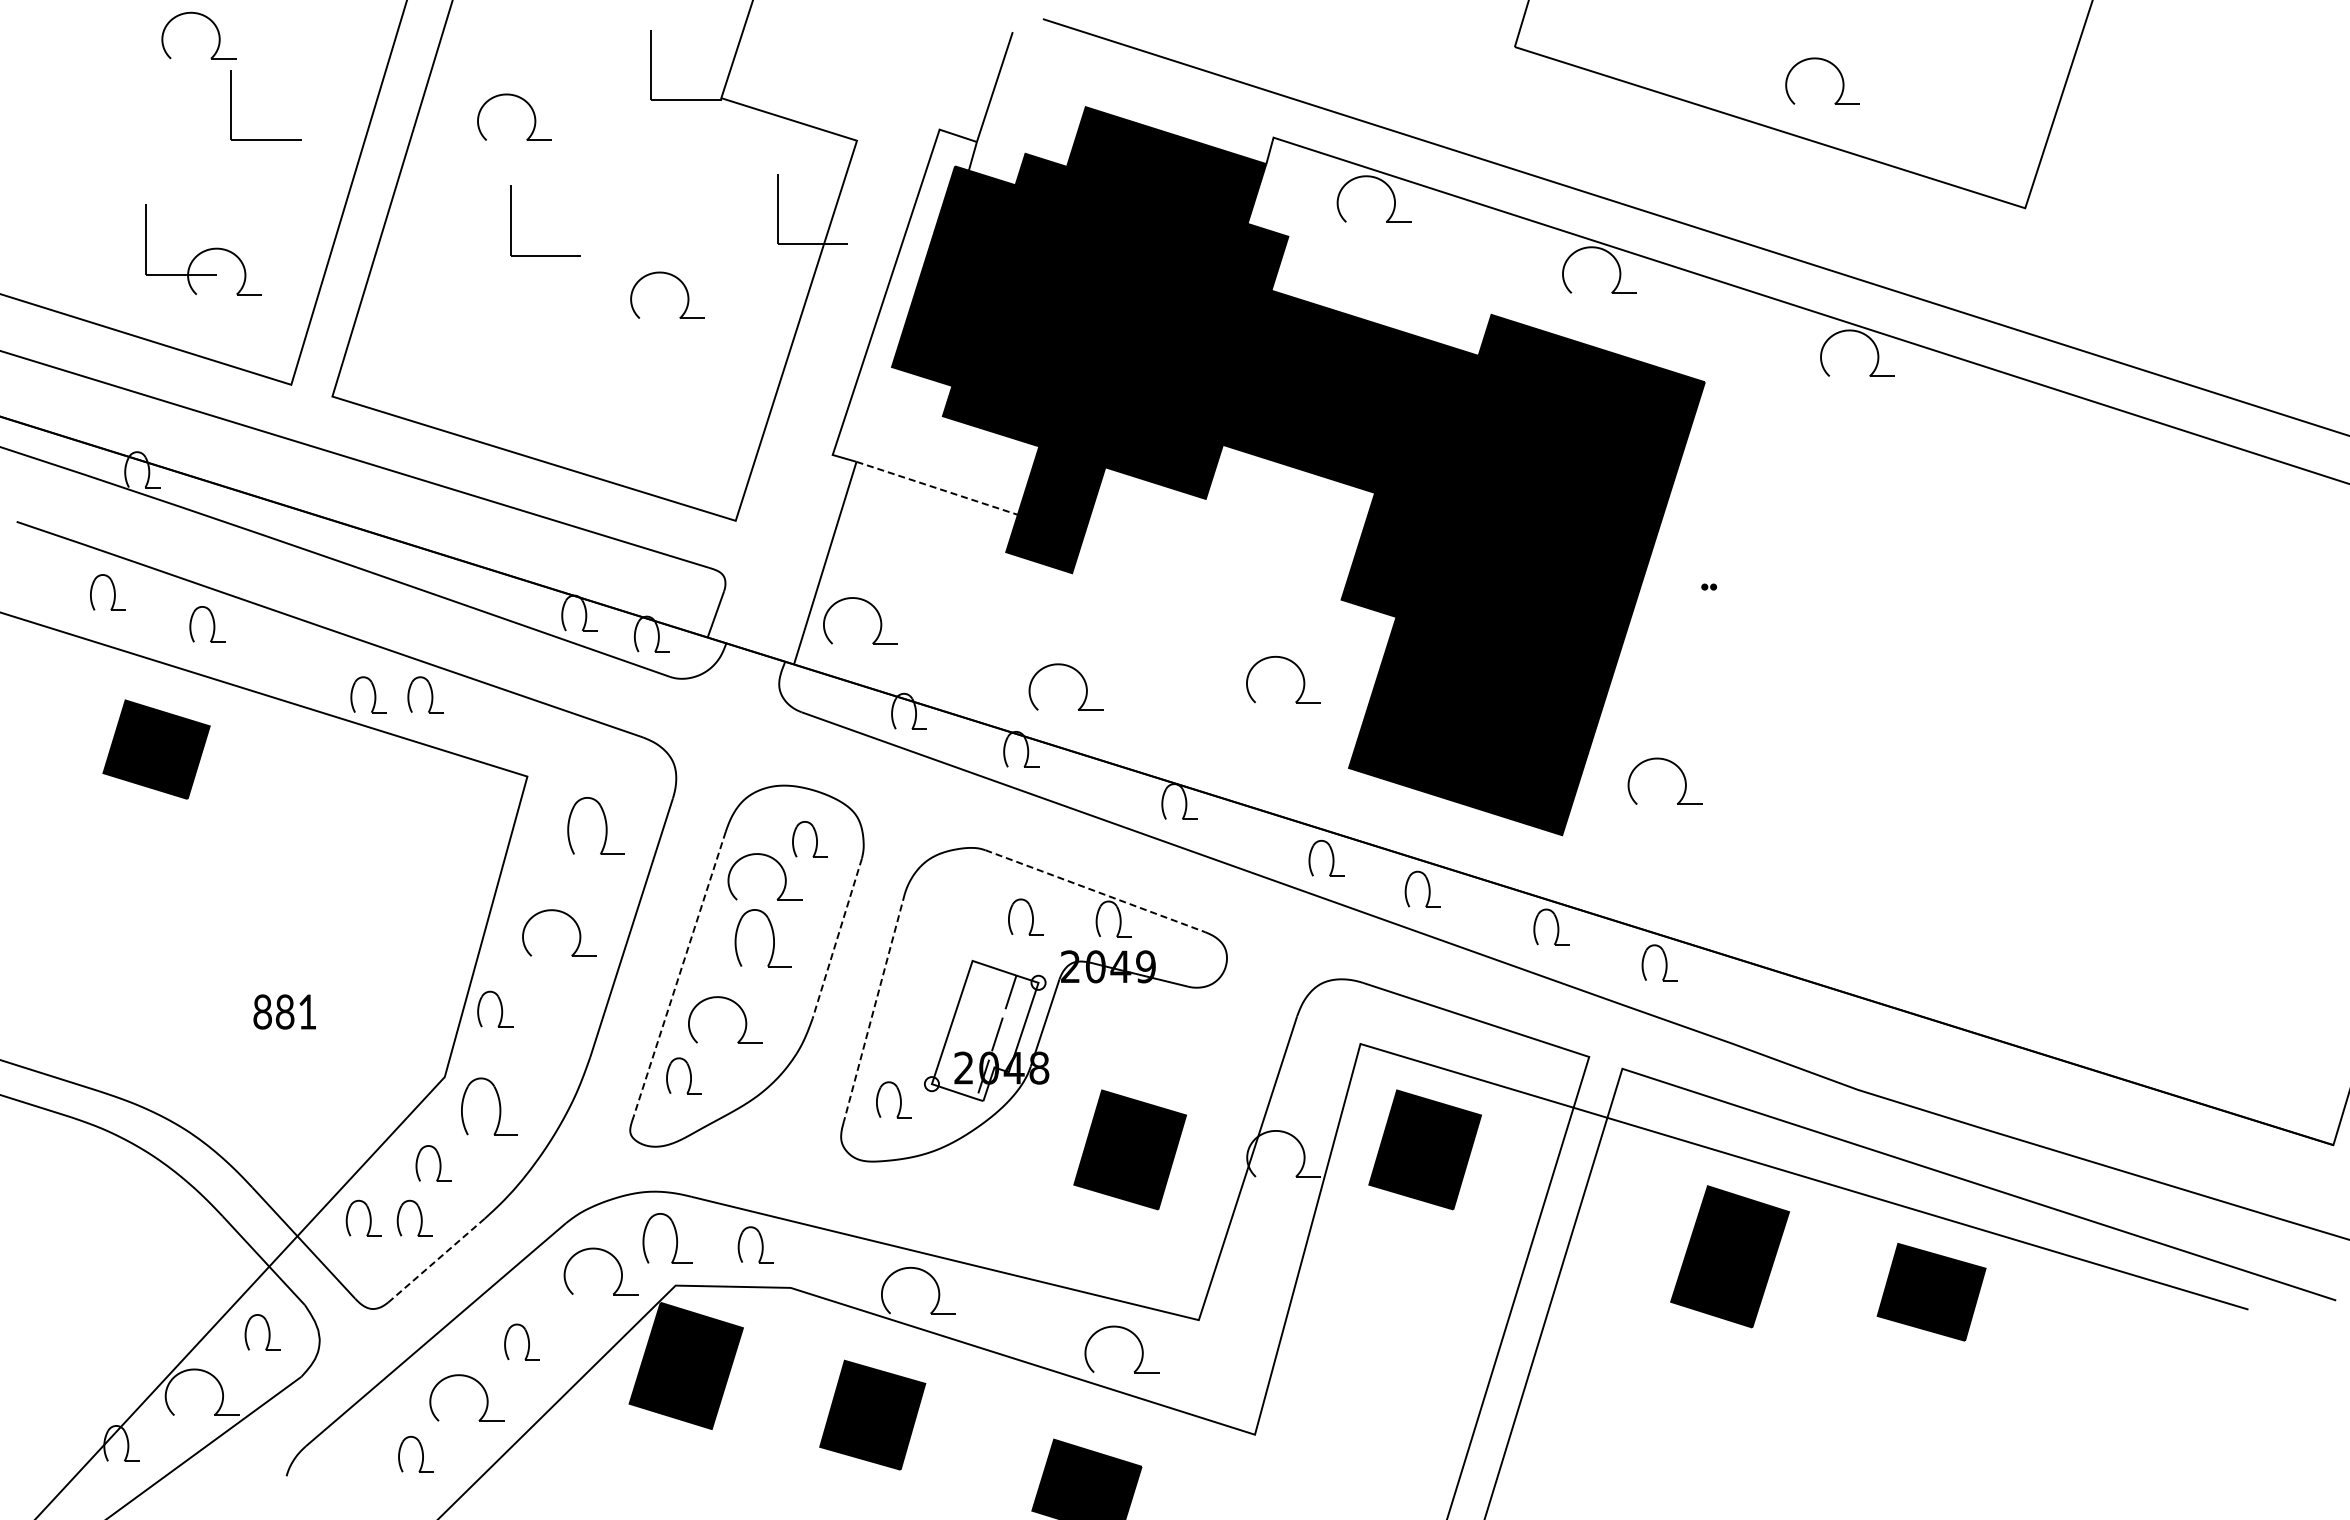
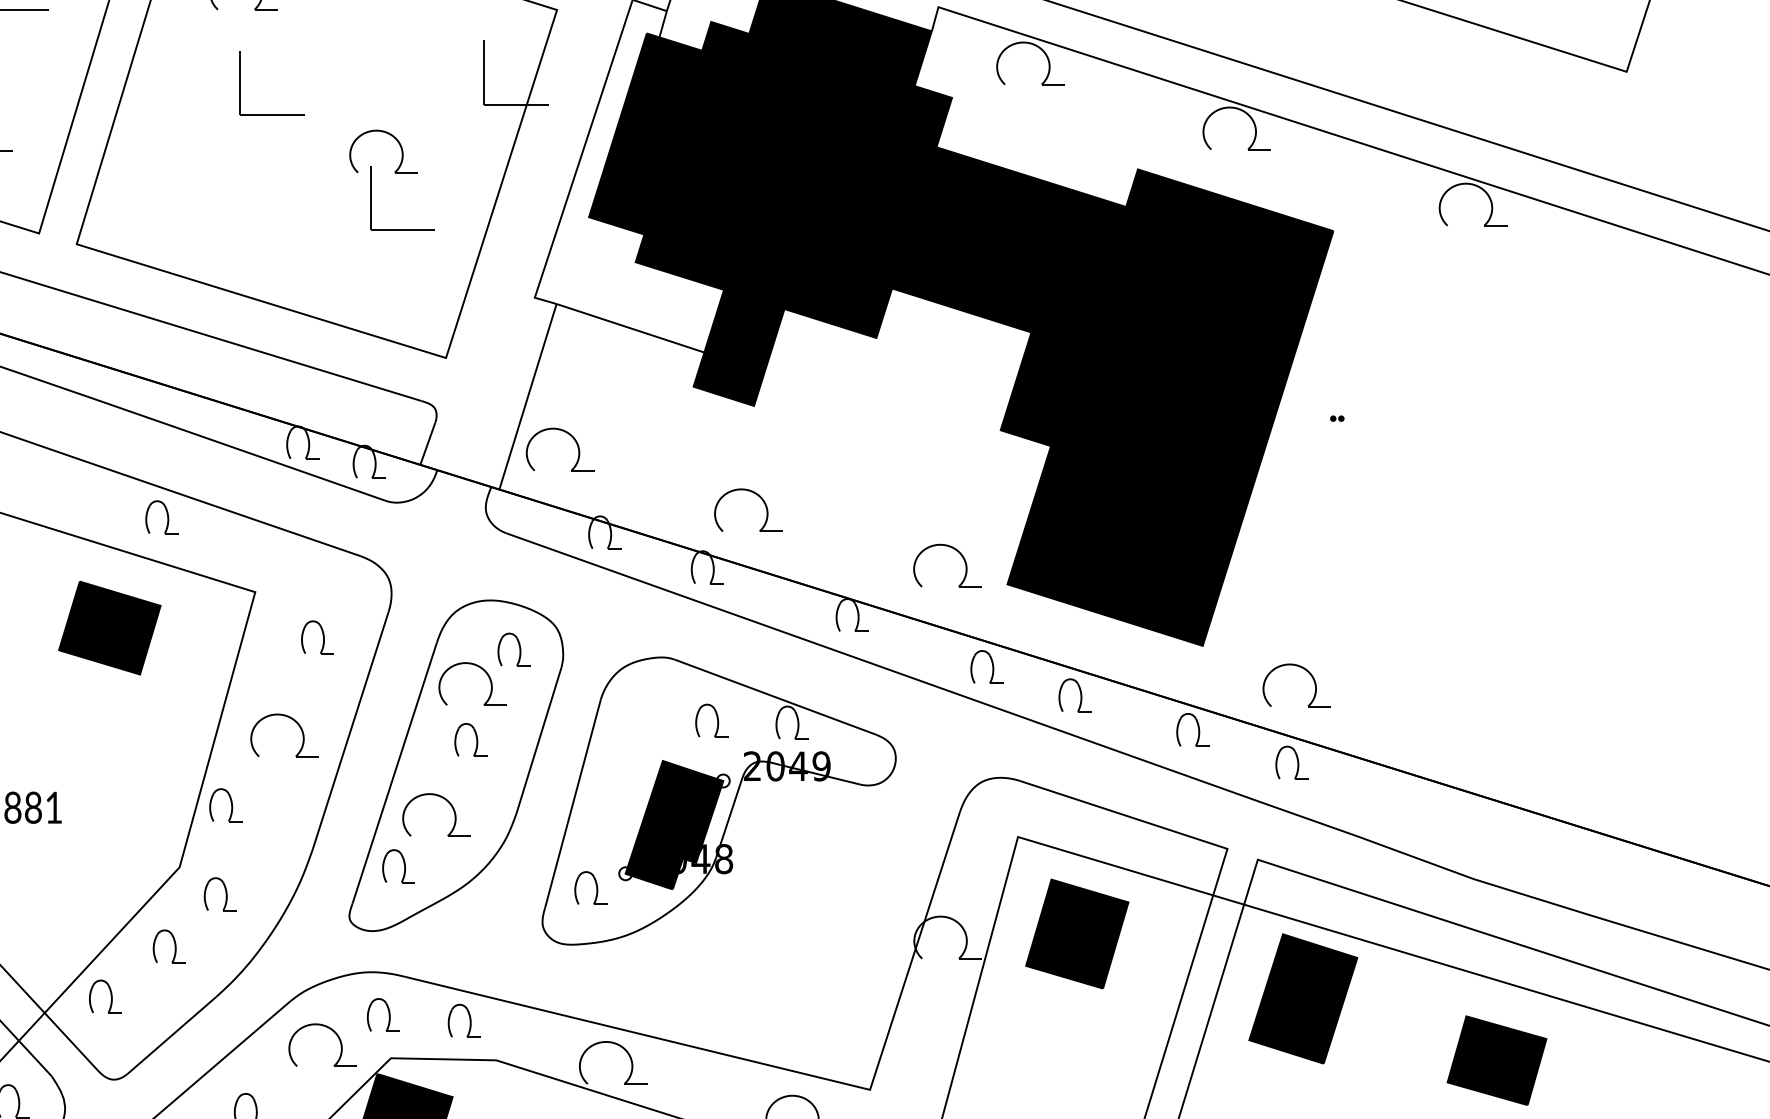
part: (653, 346) -> (370, 198), added
line: (937, 488) -> (630, 328), dashed -> solid
part: (1298, 669) -> (961, 556), moved
part: (368, 694) -> (109, 517), removed
part: (1674, 765) -> (1305, 670), moved
part: (368, 815) -> (109, 627), added
part: (595, 825) -> (317, 636), size x0.62
line: (1095, 891) -> (775, 697), dashed -> solid
part: (762, 937) -> (470, 739), size x0.62
line: (837, 938) -> (539, 740), dashed -> solid
line: (679, 974) -> (394, 773), dashed -> solid
line: (874, 1007) -> (573, 803), dashed -> solid
fill: (984, 1030) -> (673, 824), added
part: (489, 1106) -> (220, 894), size x0.62
part: (1129, 1149) -> (806, 933), removed
part: (414, 1217) -> (151, 995), removed
part: (667, 1238) -> (383, 1015), size x0.71
part: (1729, 1256) -> (1302, 998), moved
line: (436, 1260) -> (172, 1035), dashed -> solid
part: (1931, 1292) -> (1496, 1060), moved

